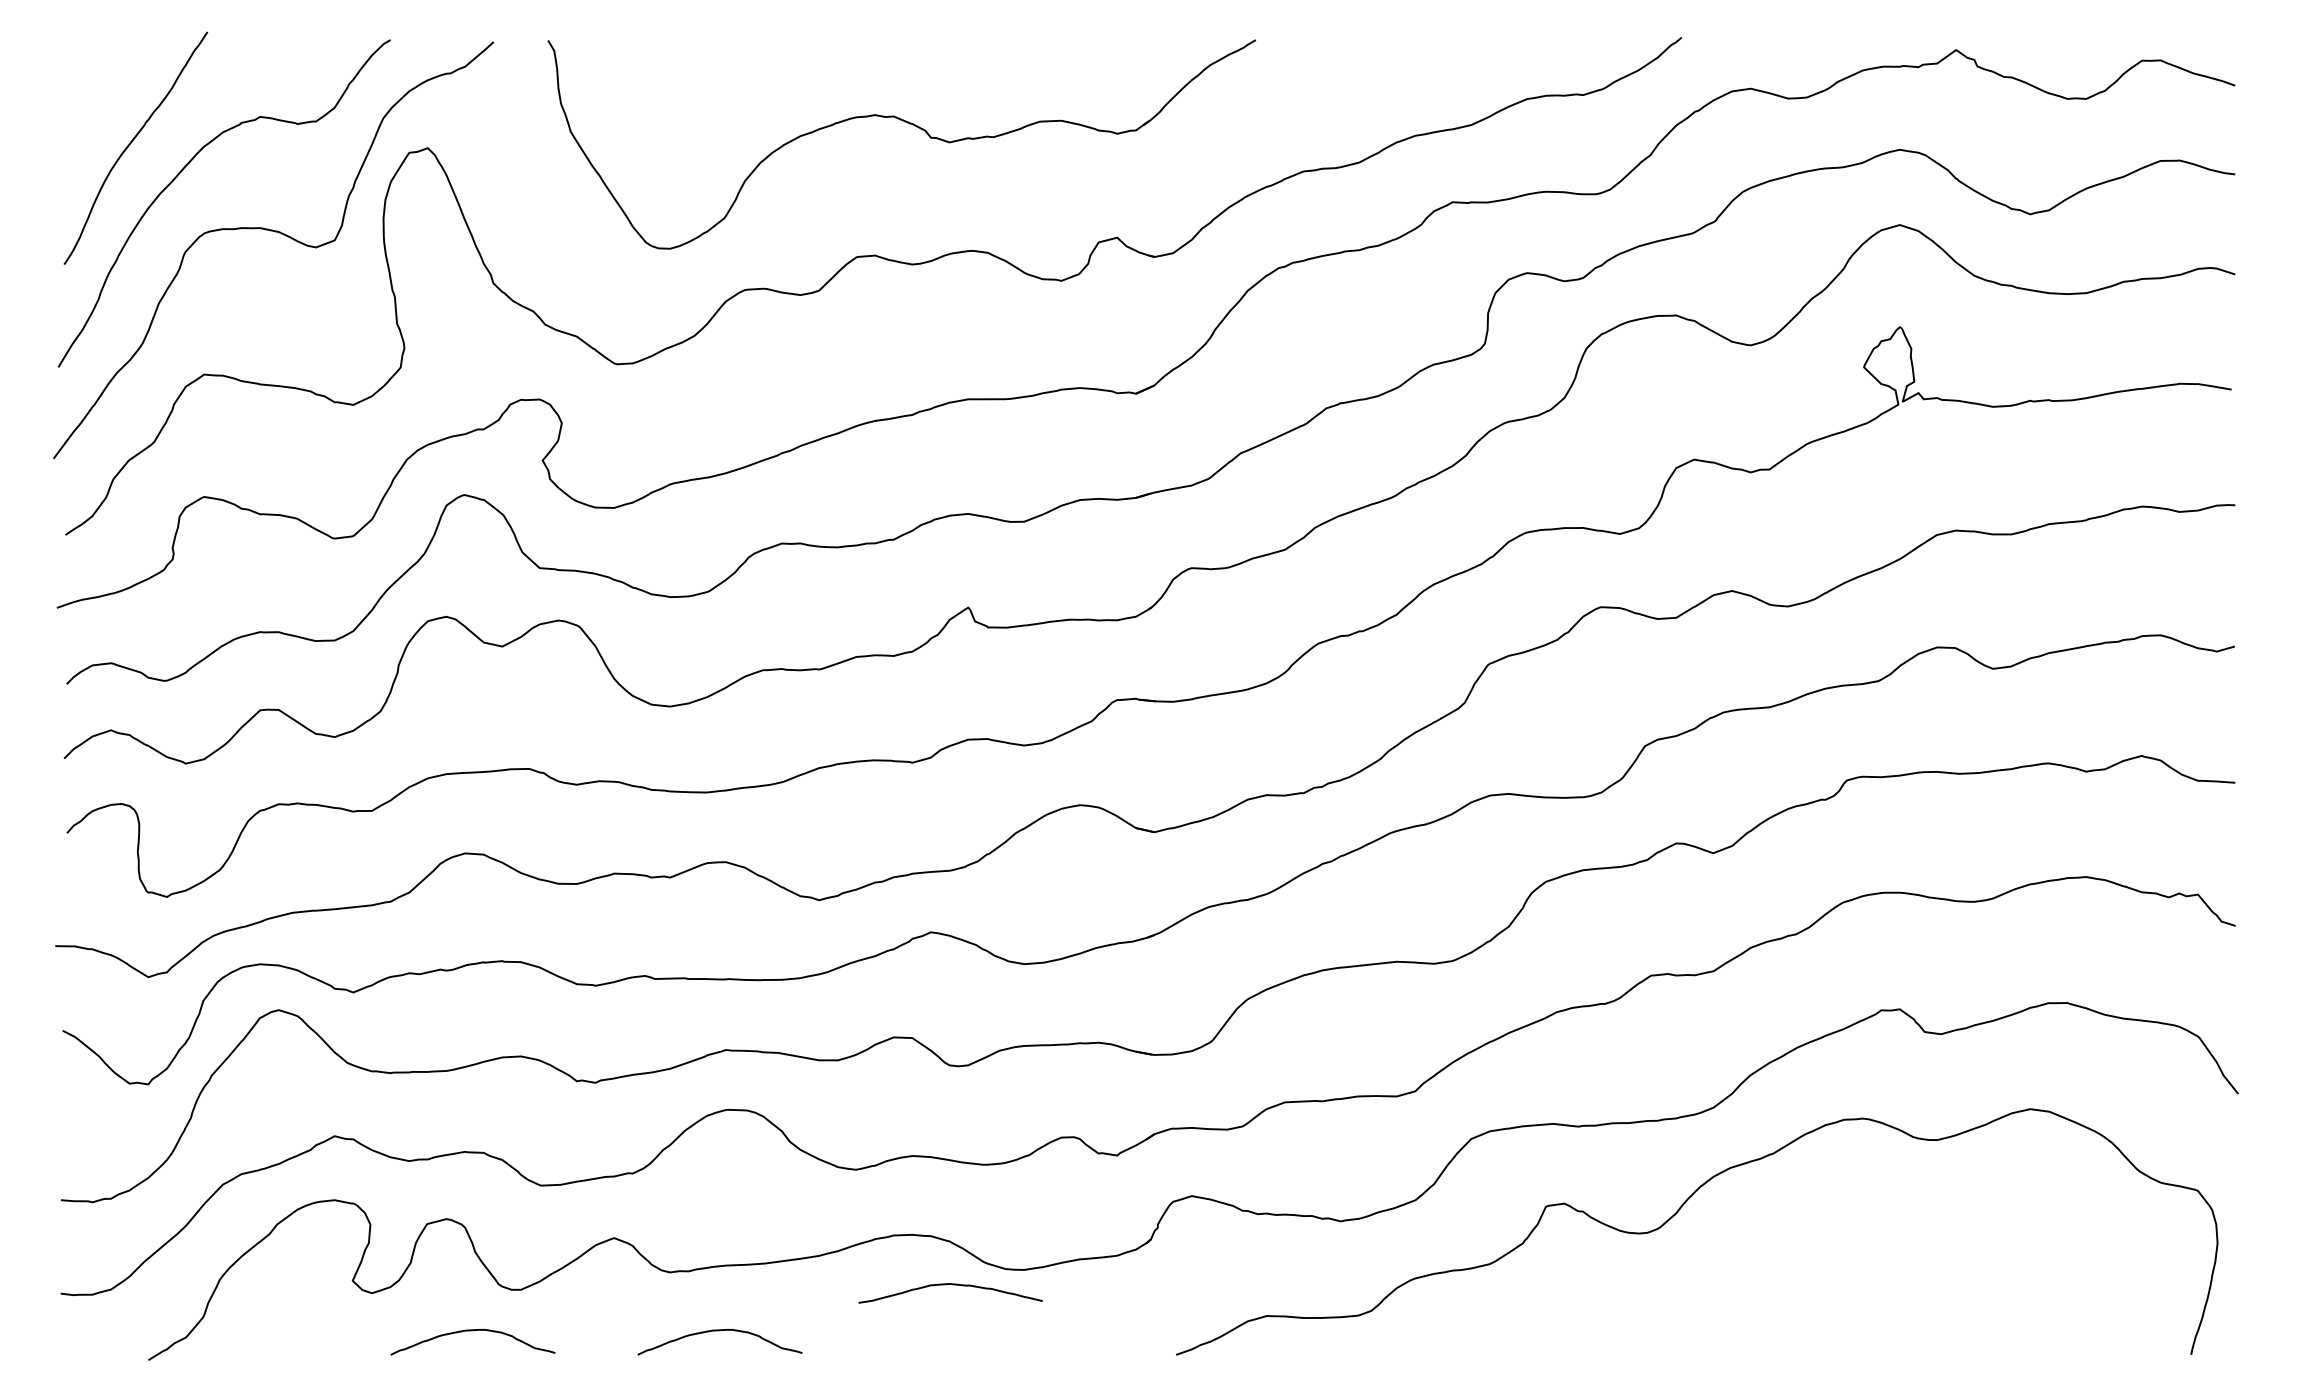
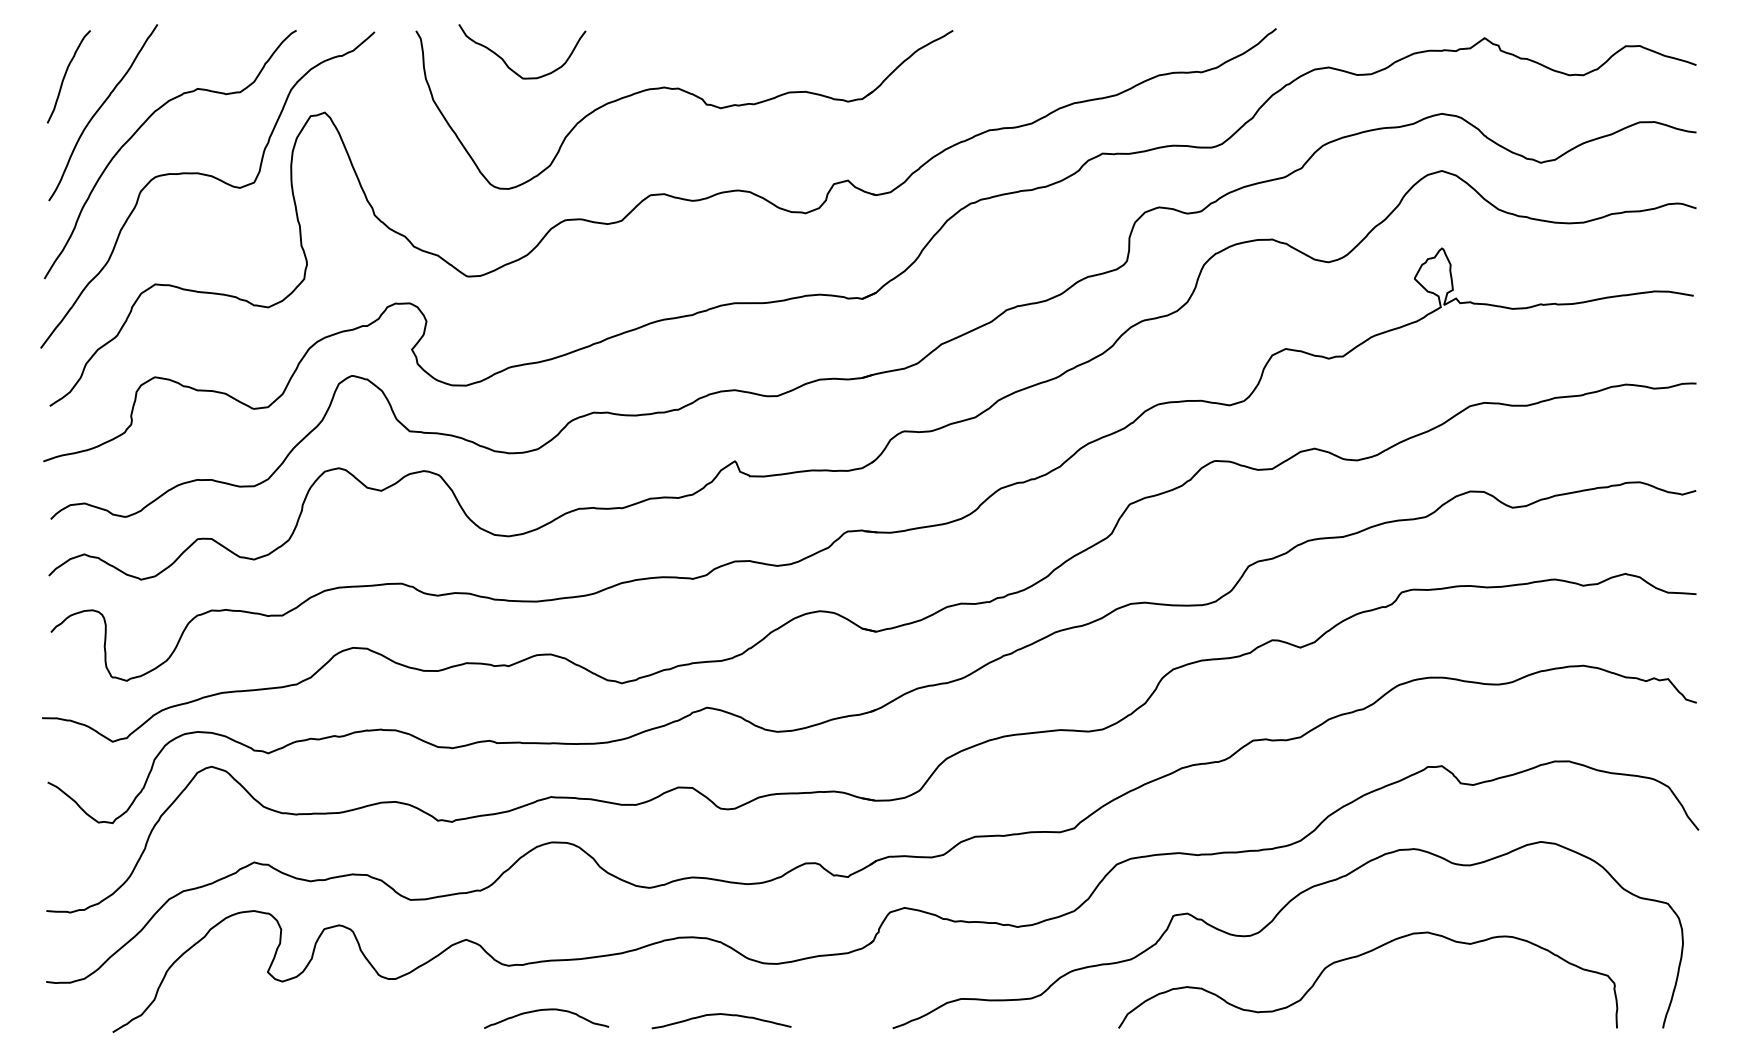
curve: (667, 83) -> (506, 63), added
curve: (86, 99) -> (65, 75), added
curve: (1790, 1260) -> (1358, 956), added
curve: (952, 1285) -> (722, 1015), moved
curve: (472, 1331) -> (358, 1010), removed

